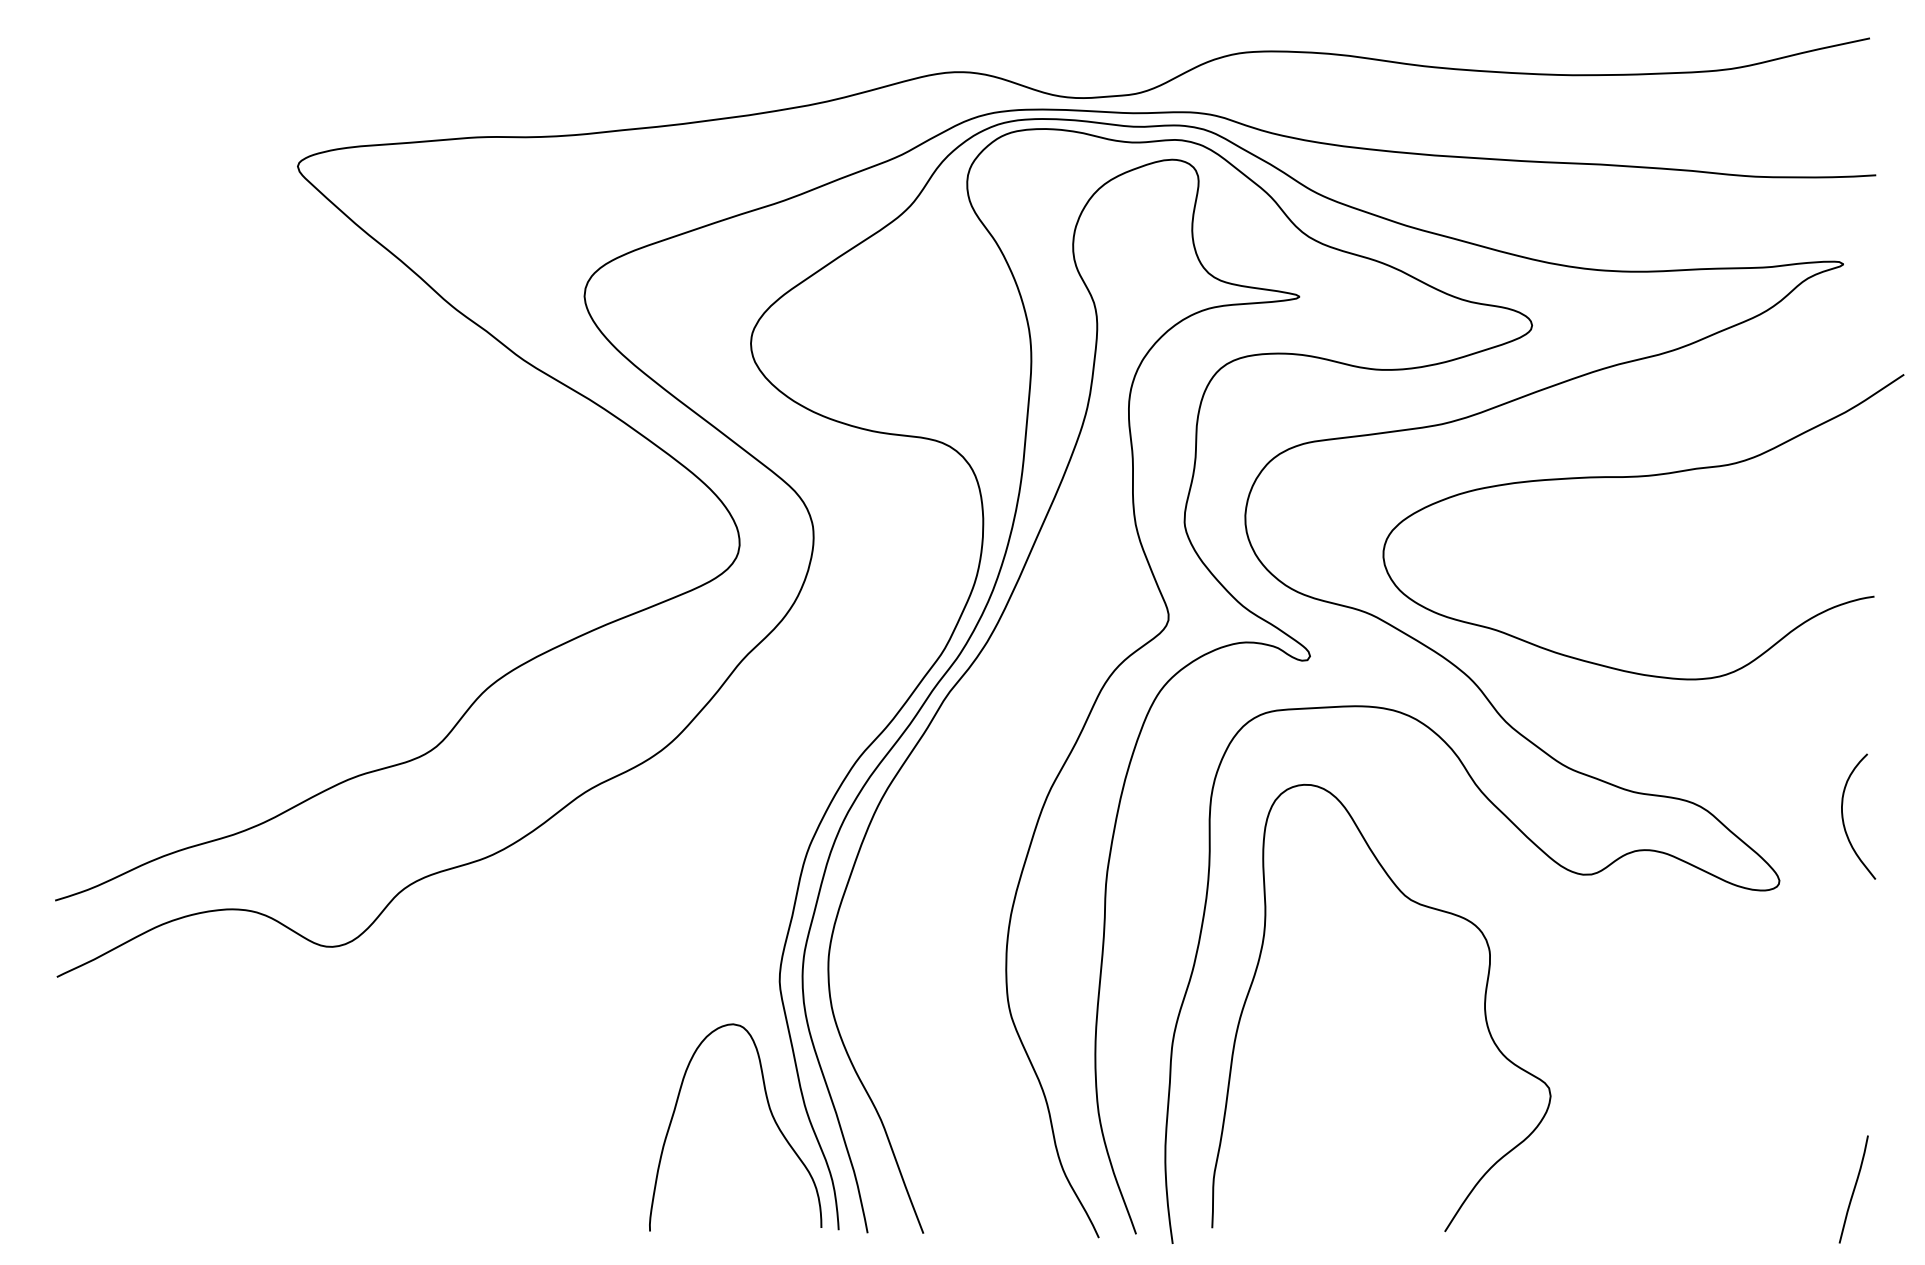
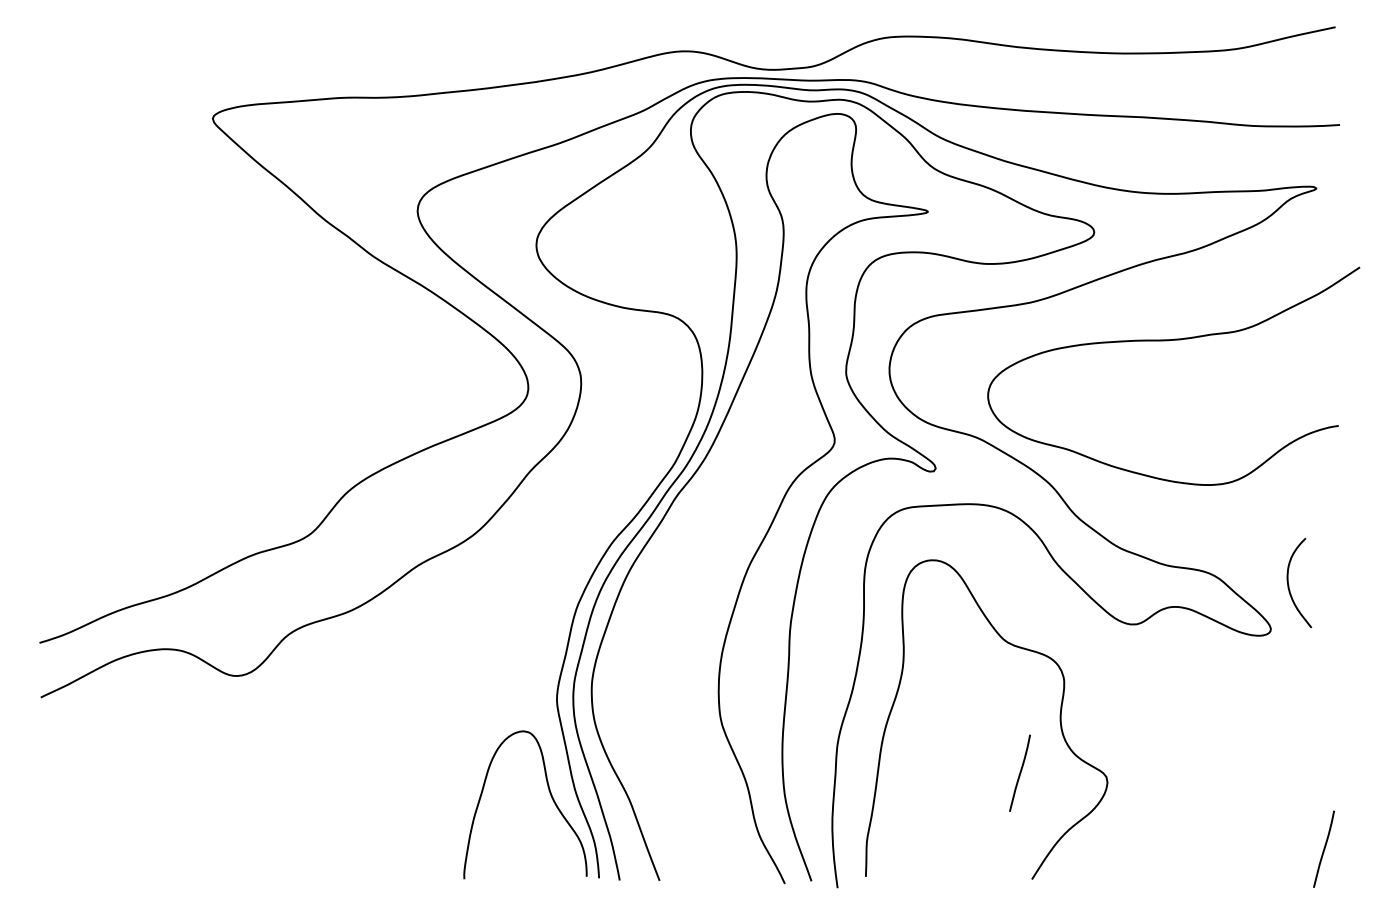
curve: (1844, 820) -> (1289, 585), moved
curve: (1427, 1081) -> (1019, 772), added

